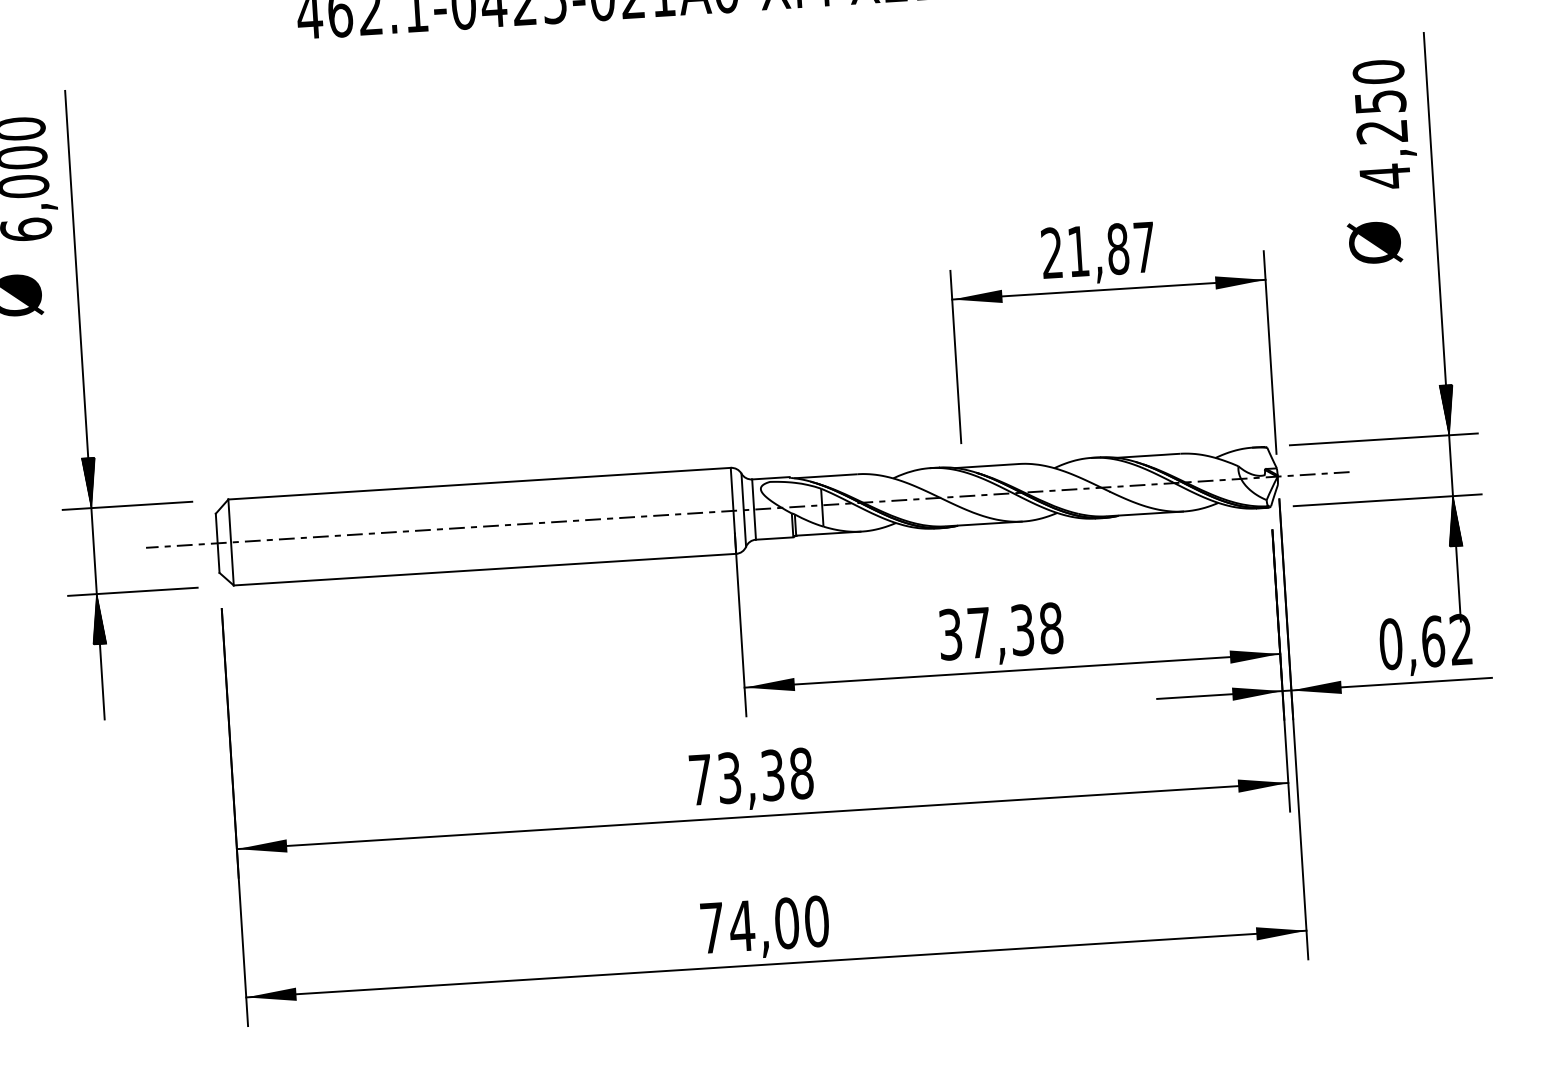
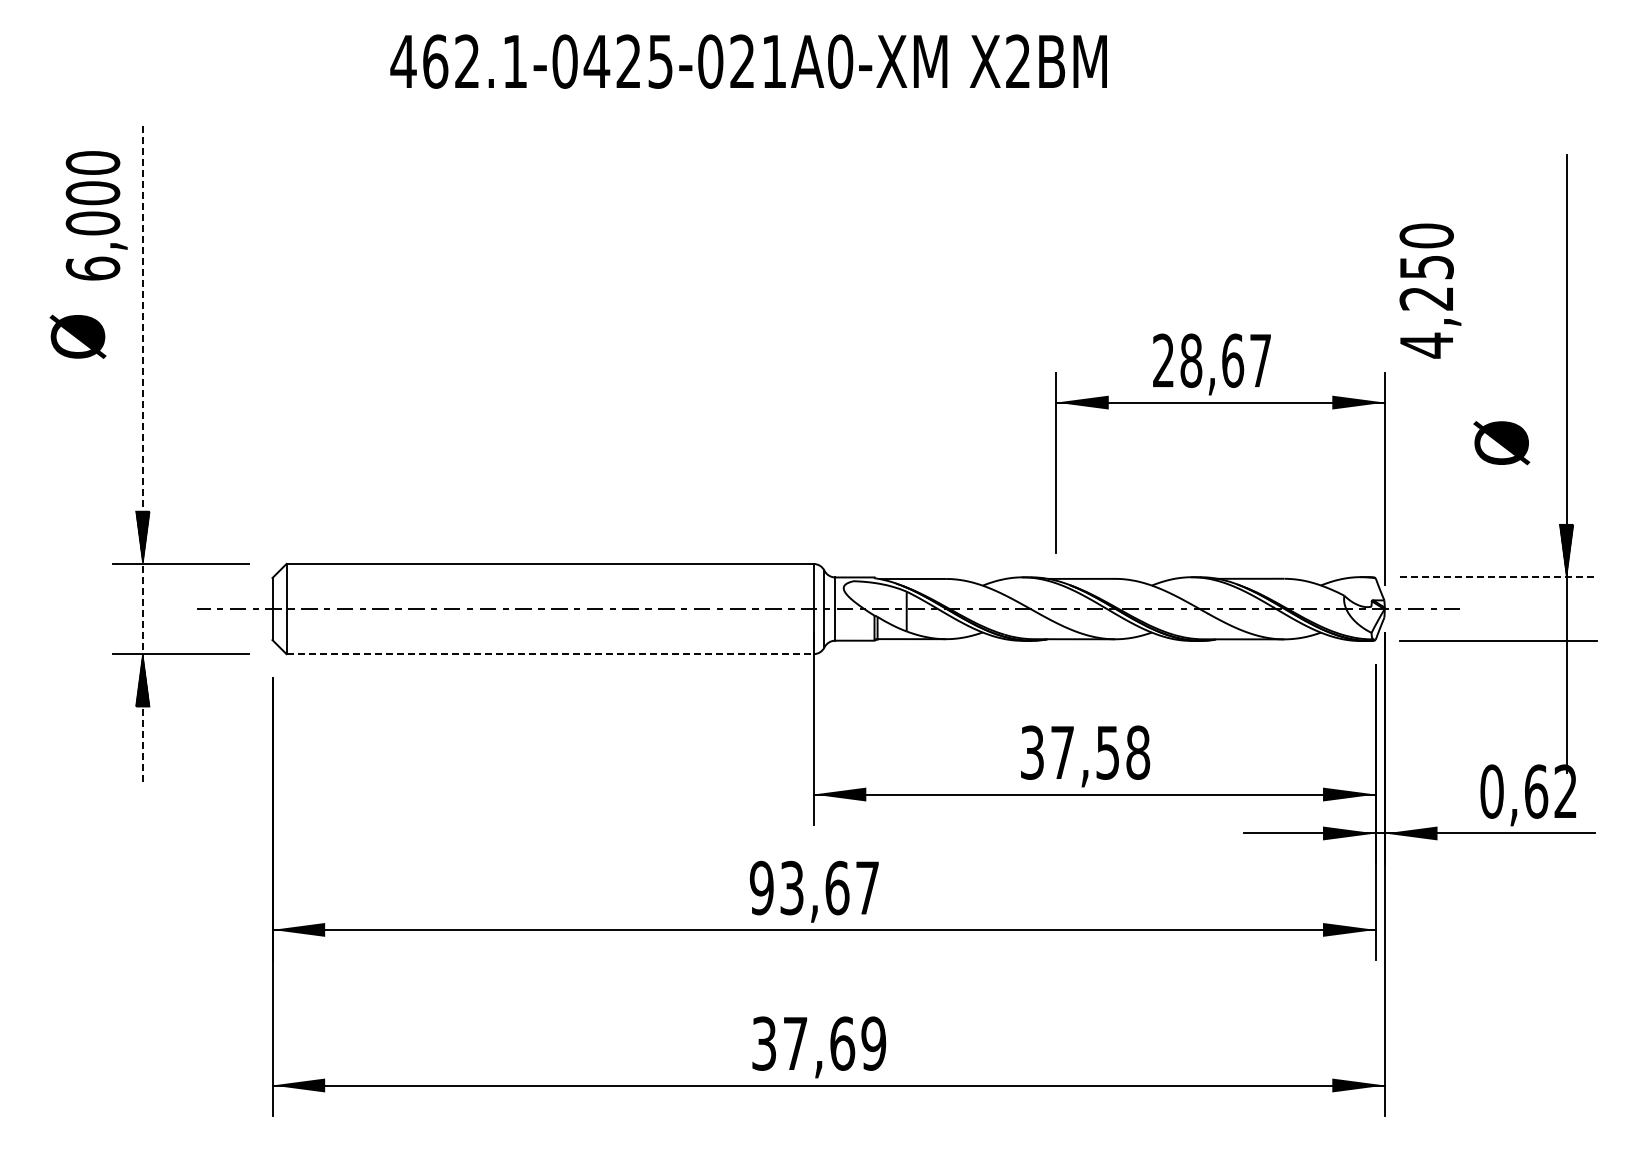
text: (1385, 123) -> (1430, 290), moved
text: (1374, 243) -> (1501, 443), moved
text: (1098, 250) -> (1212, 360), 21,87 -> 28,67
line: (84, 404) -> (142, 455), solid -> dashed
line: (1384, 439) -> (1498, 577), solid -> dashed
hatch: (1454, 521) -> (1566, 667), removed
line: (485, 569) -> (550, 654), solid -> dashed
text: (1022, 629) -> (1107, 752), 37,38 -> 37,58
text: (750, 776) -> (814, 887), 73,38 -> 93,67
text: (765, 924) -> (819, 1043), 74,00 -> 37,69

